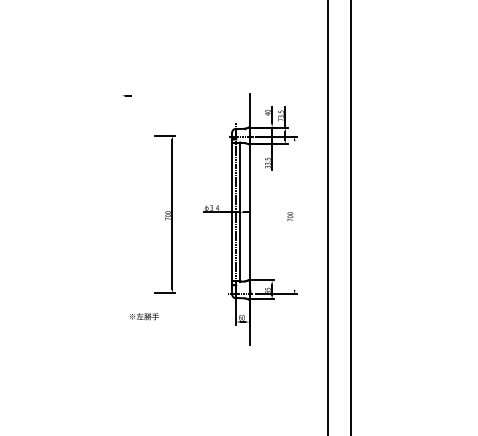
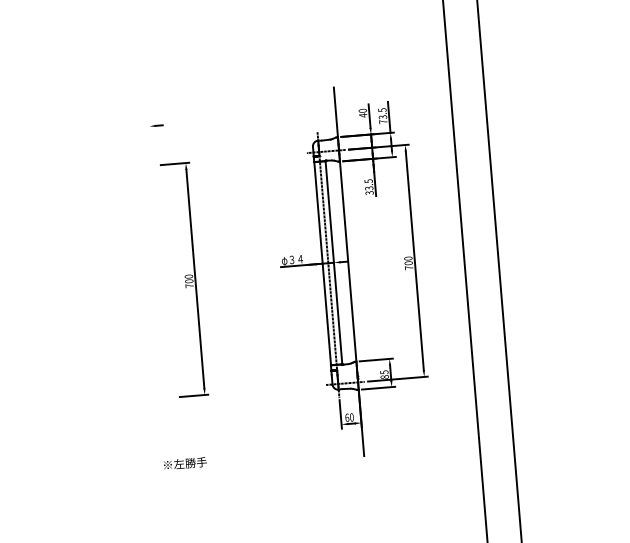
part: (126, 95) -> (156, 125), moved
part: (164, 214) -> (183, 279), moved
line: (294, 215) -> (414, 260), added
text: (143, 316) -> (184, 463), moved

